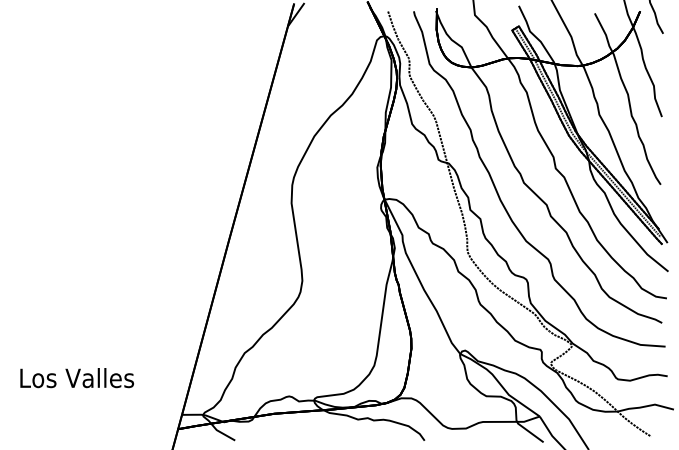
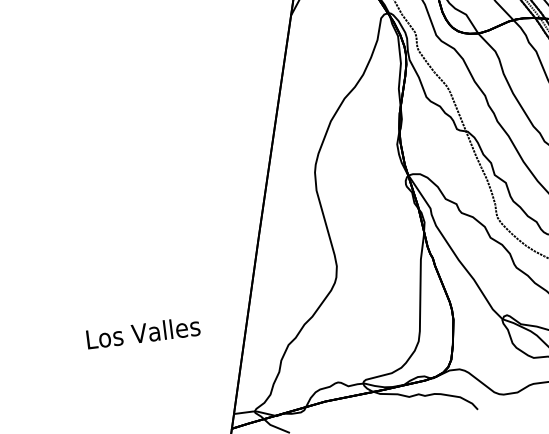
text: (76, 378) -> (142, 333), moved

